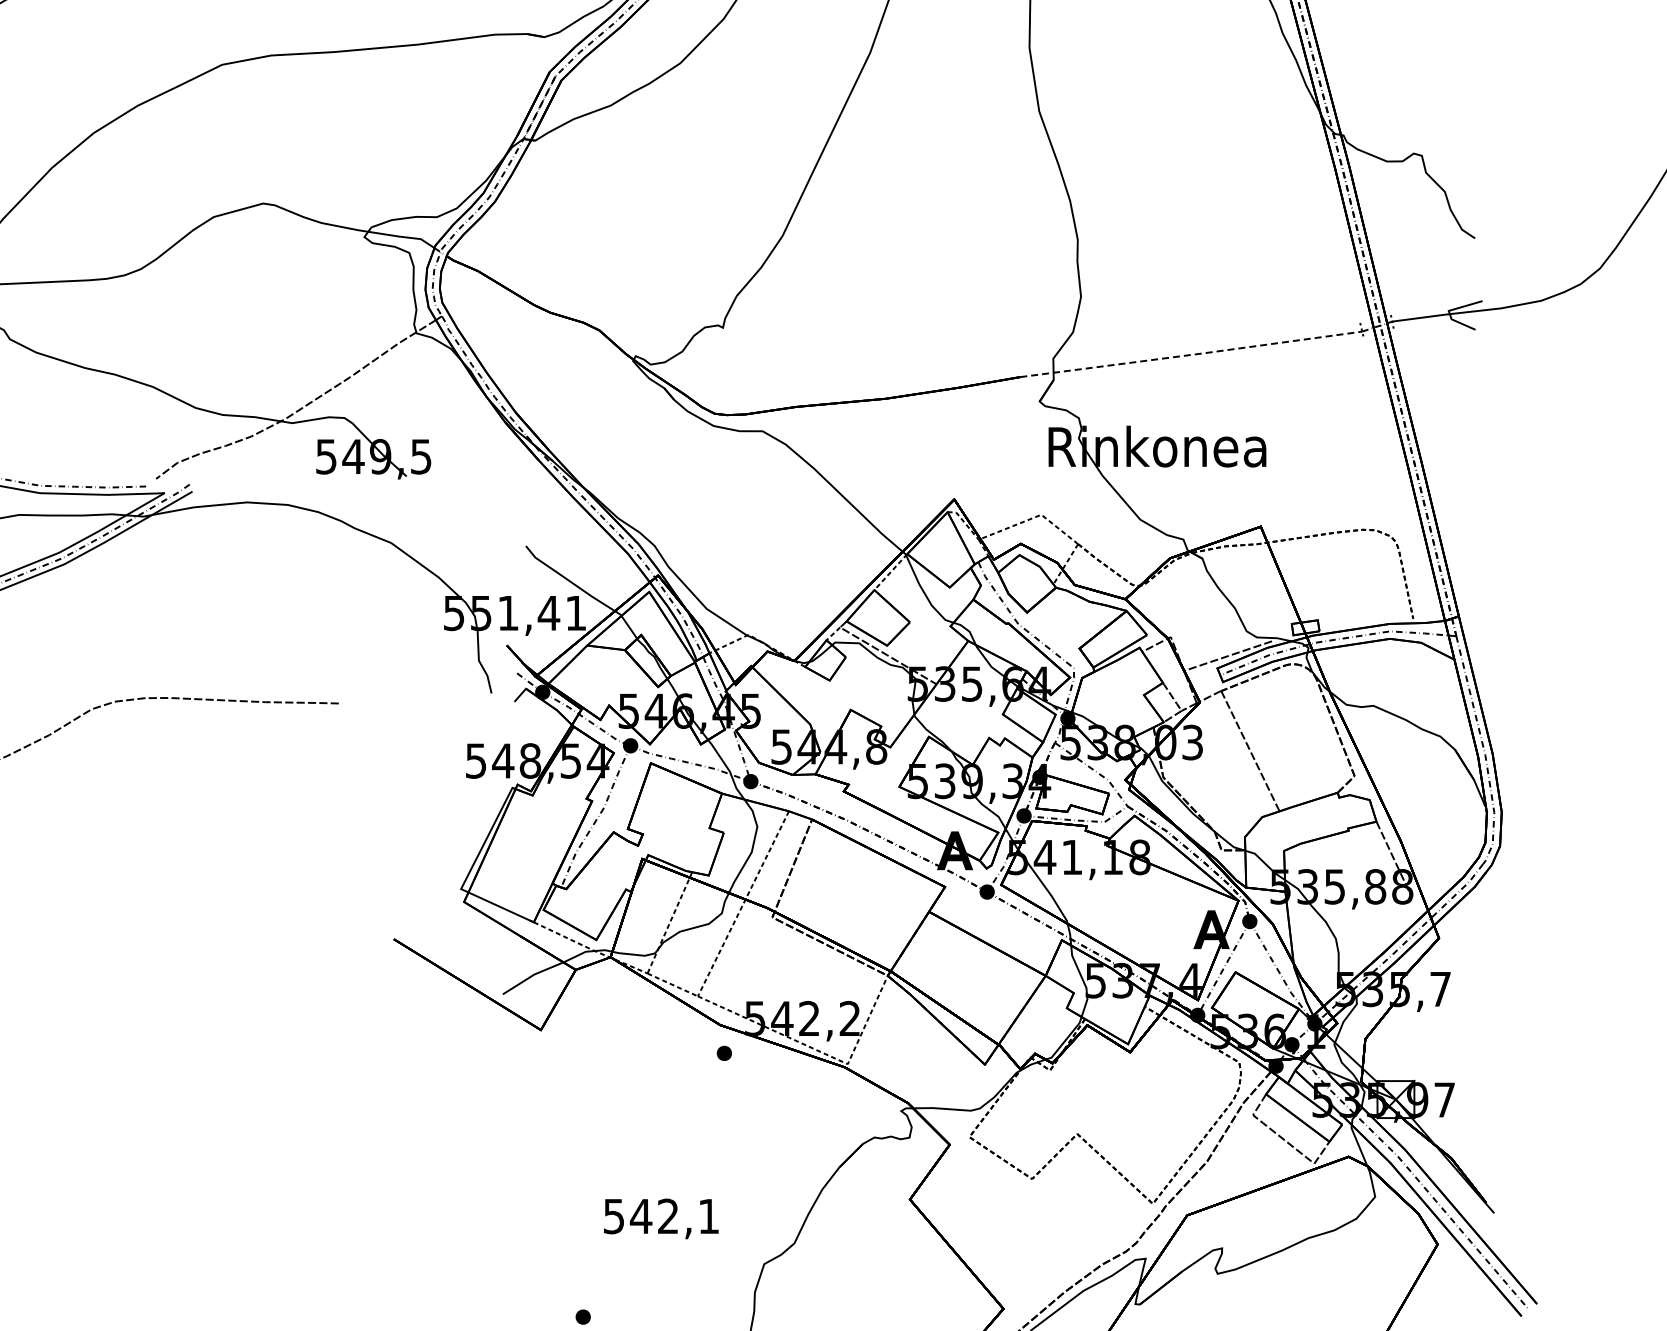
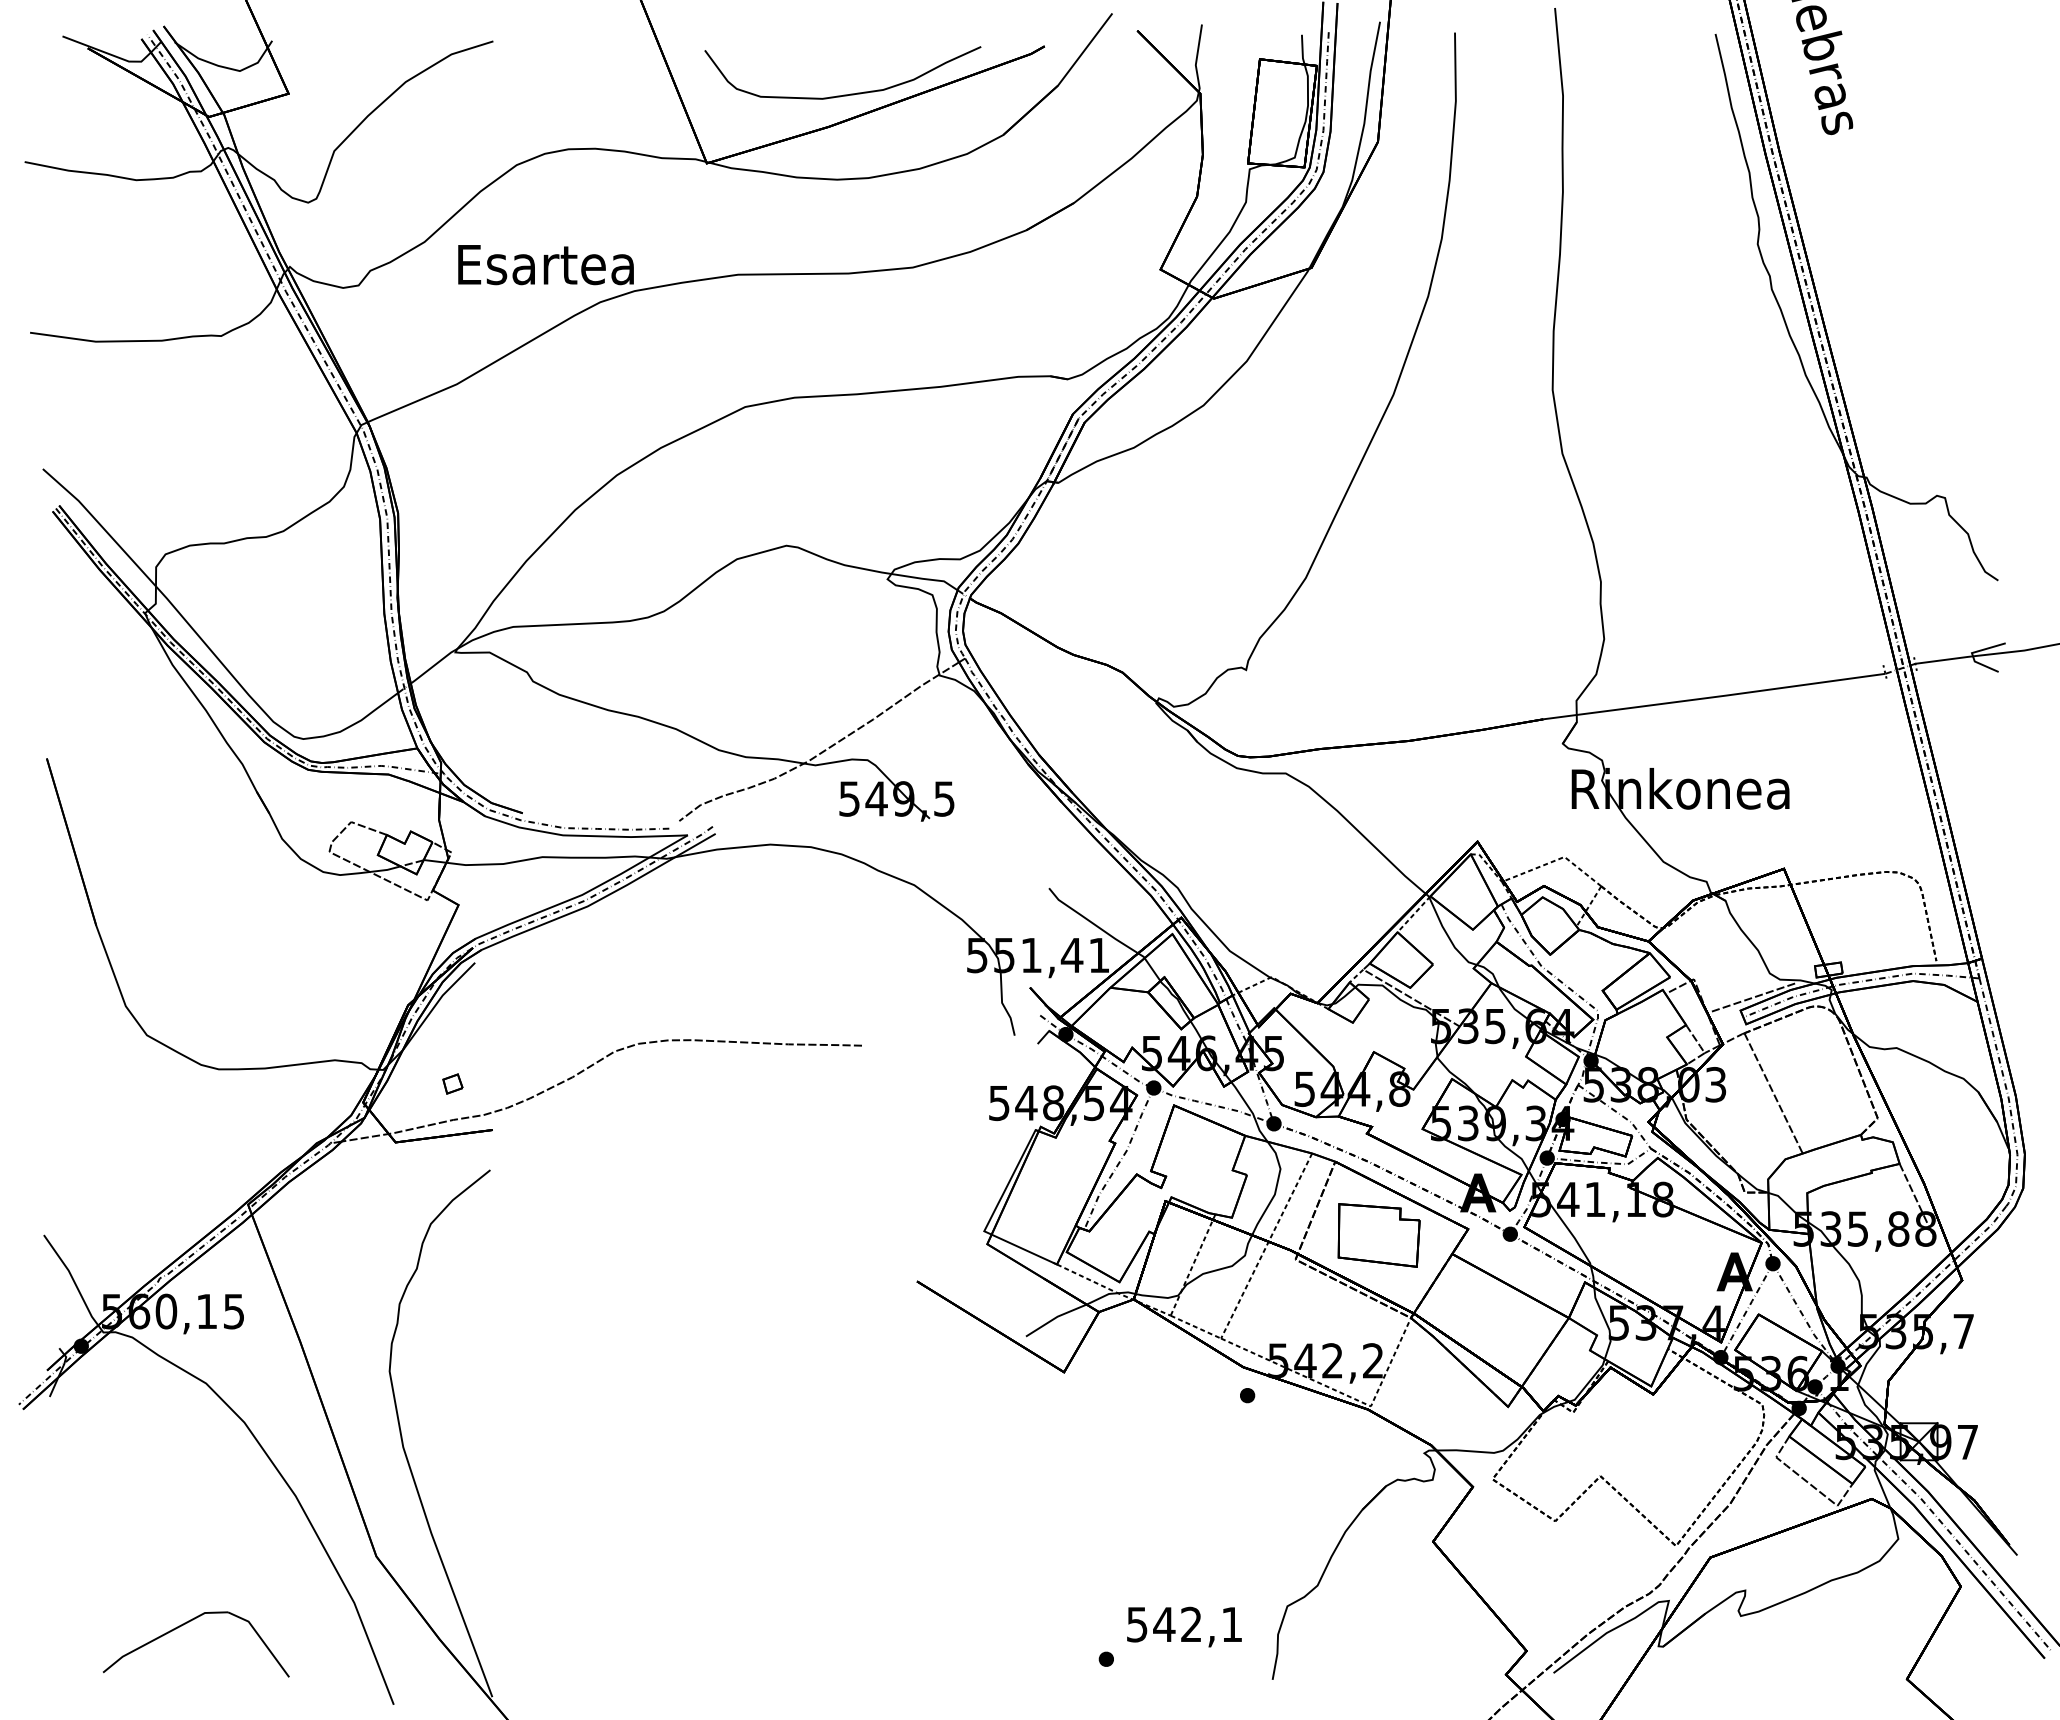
line: (1192, 354) -> (1715, 696), dashed -> solid
part: (855, 893) -> (1378, 1235), added
text: (661, 1218) -> (1184, 1626), moved

